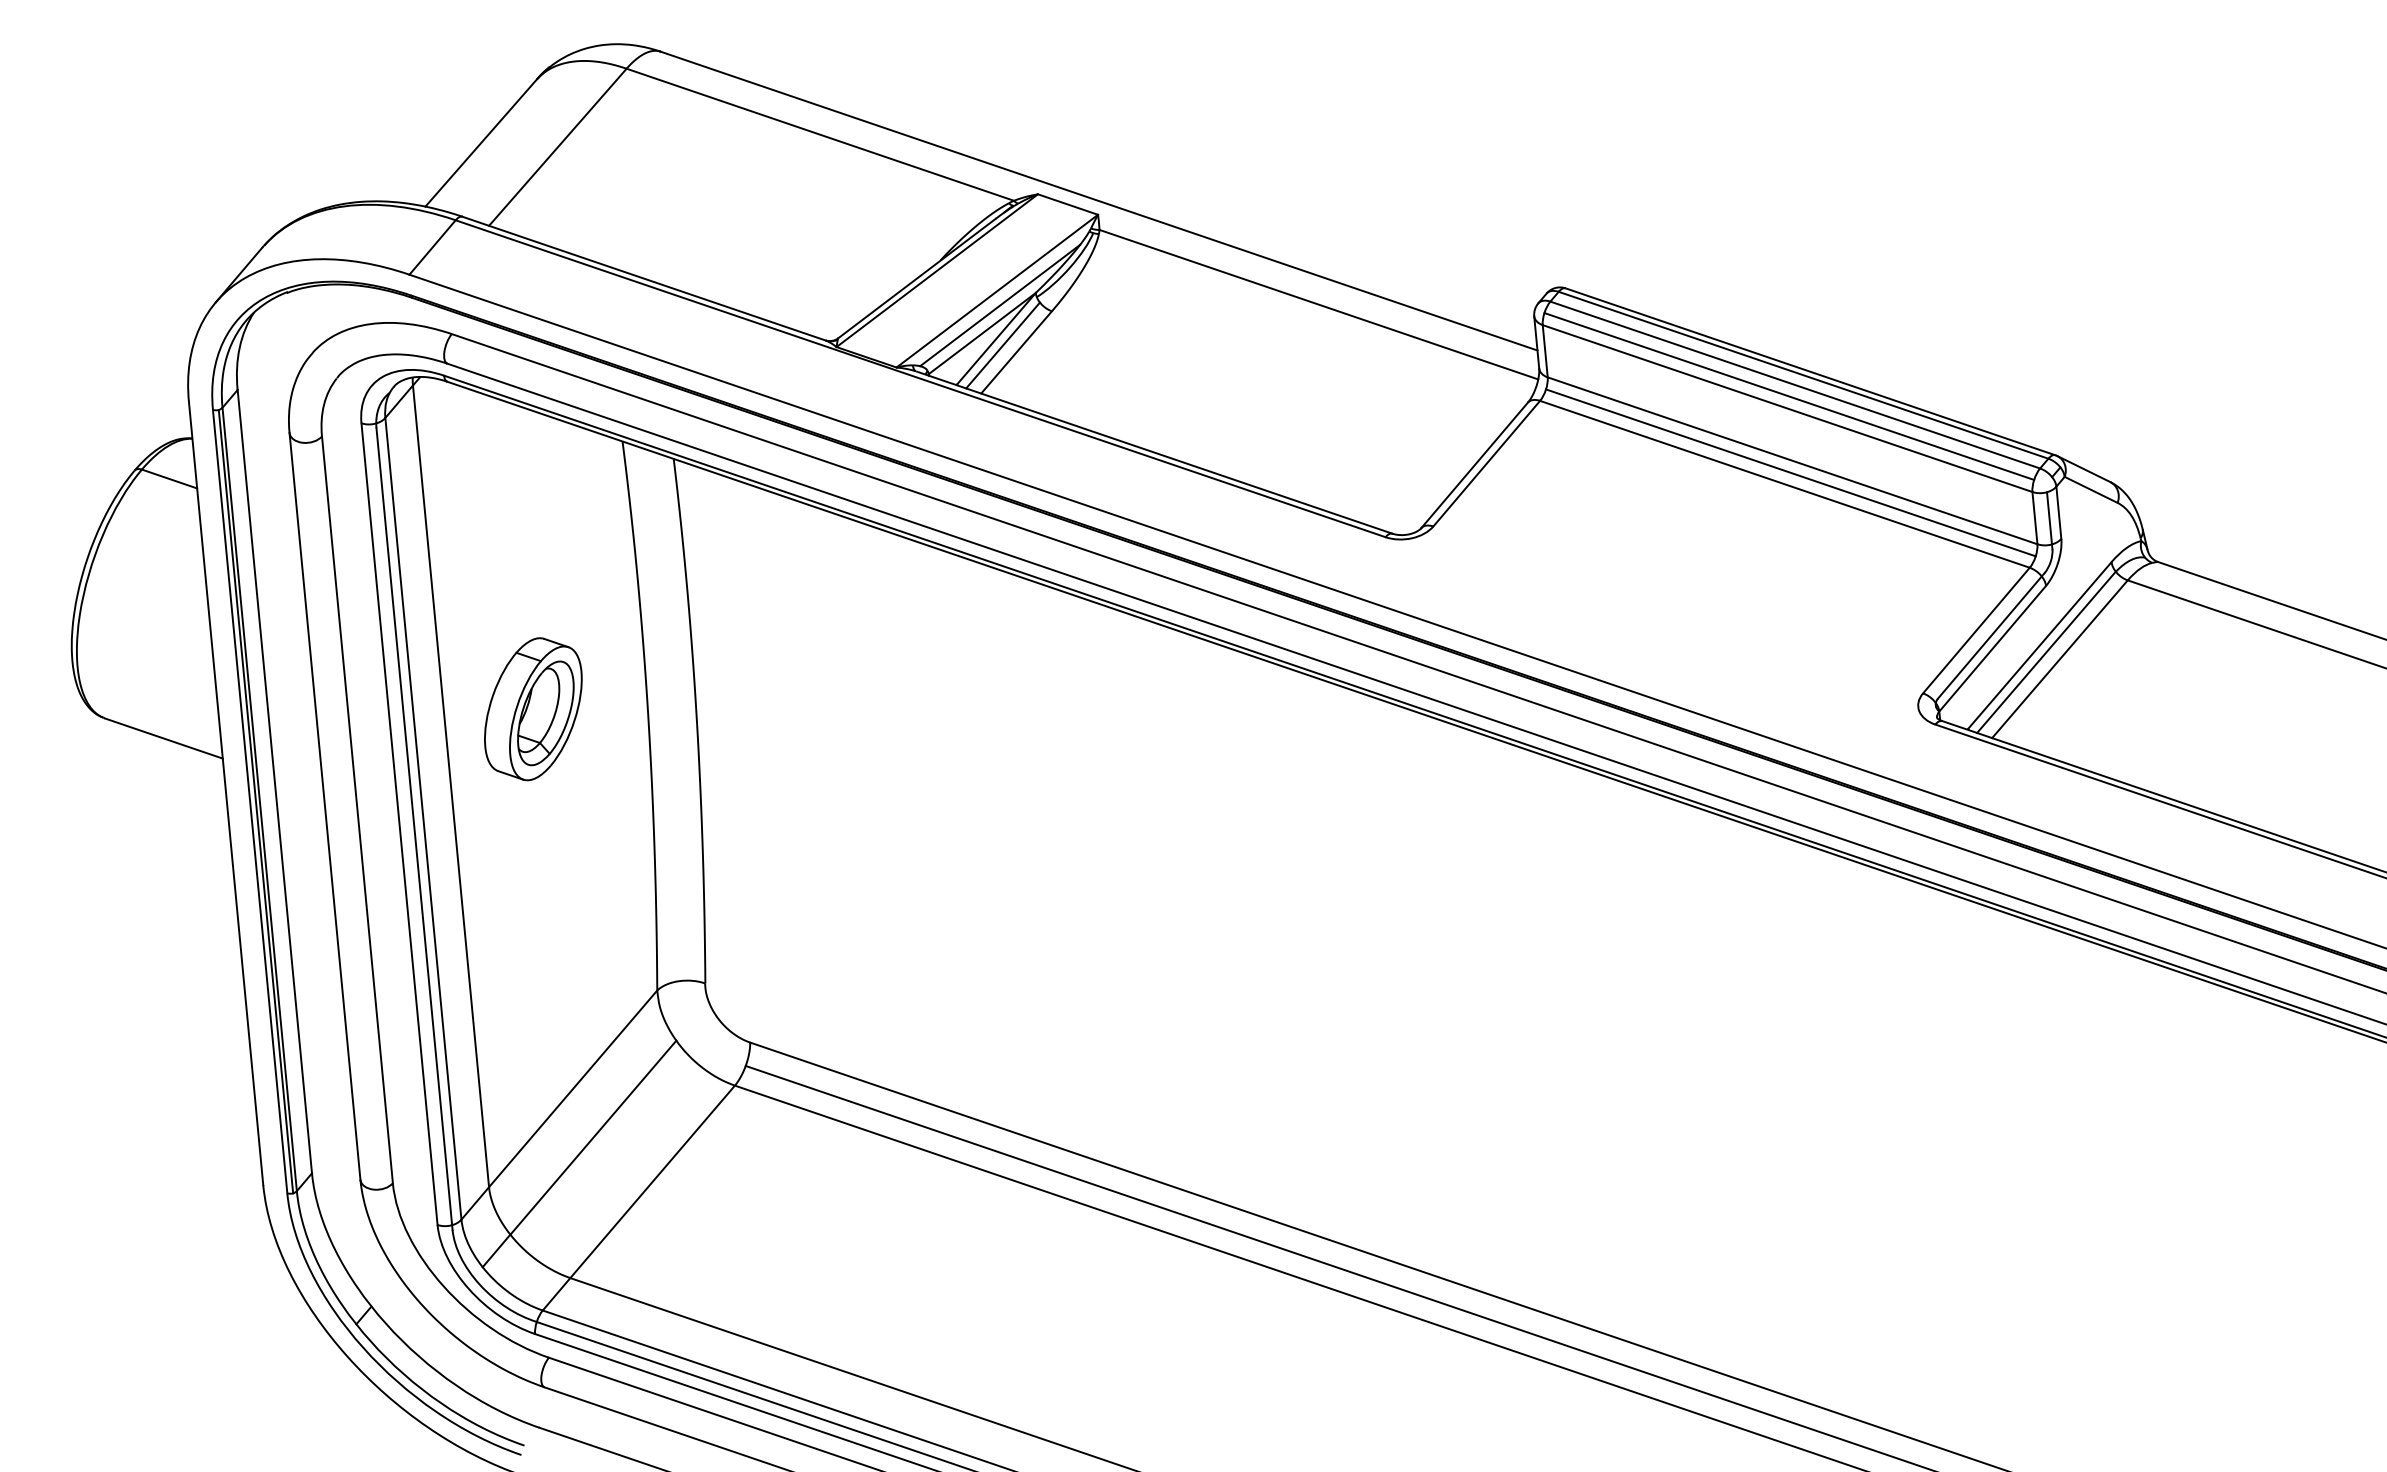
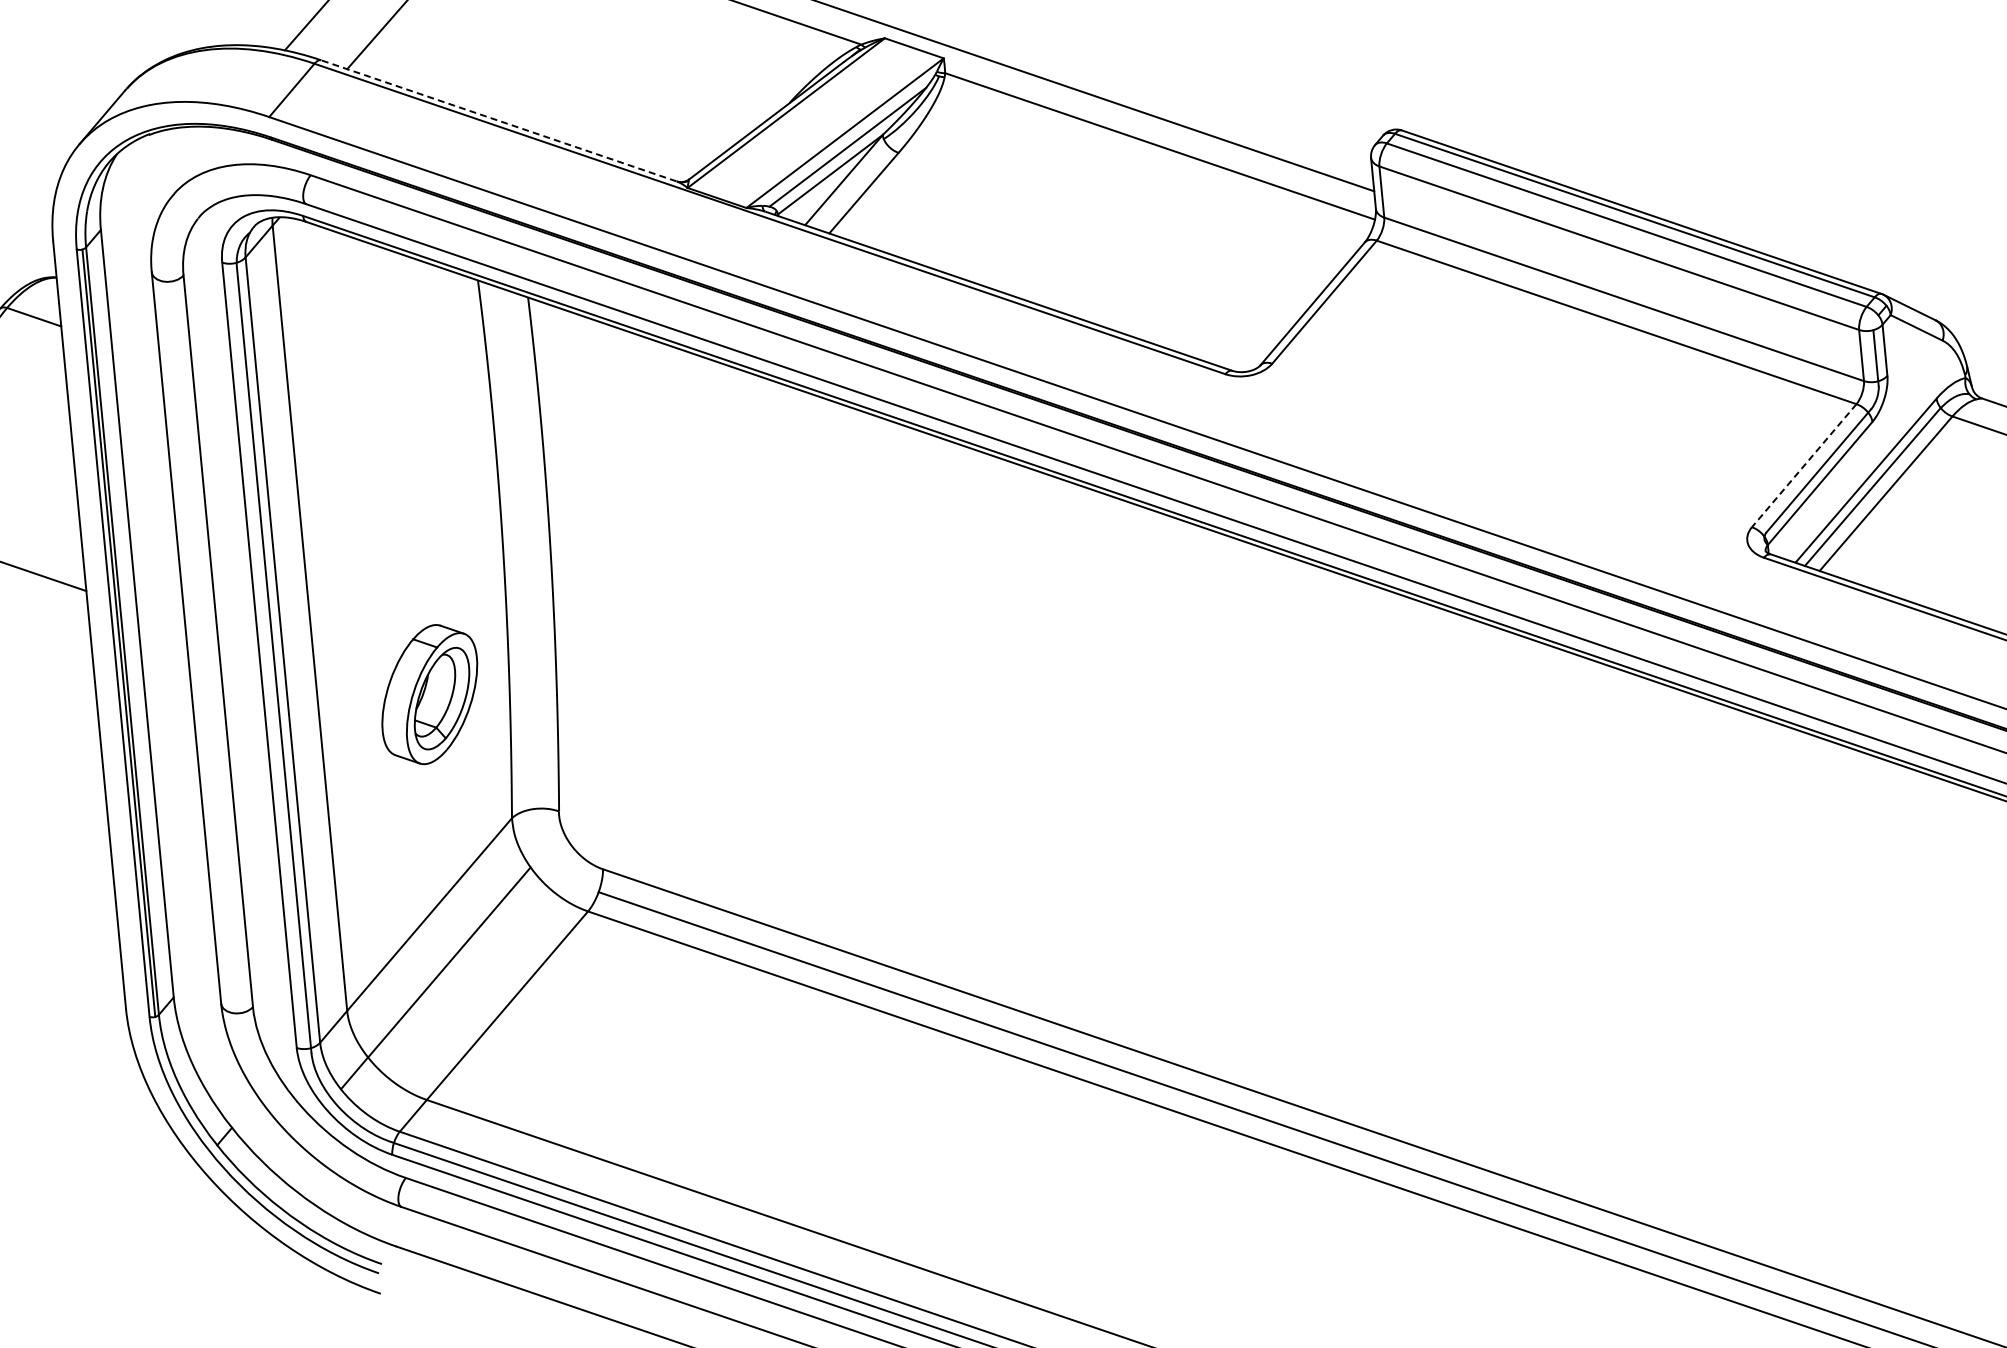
line: (643, 278) -> (498, 120), solid -> dashed
line: (1002, 345) -> (850, 186), removed
line: (1789, 396) -> (1621, 236), removed
line: (1790, 472) -> (1622, 310), removed
line: (1976, 630) -> (1804, 465), solid -> dashed
part: (533, 709) -> (429, 694), moved

